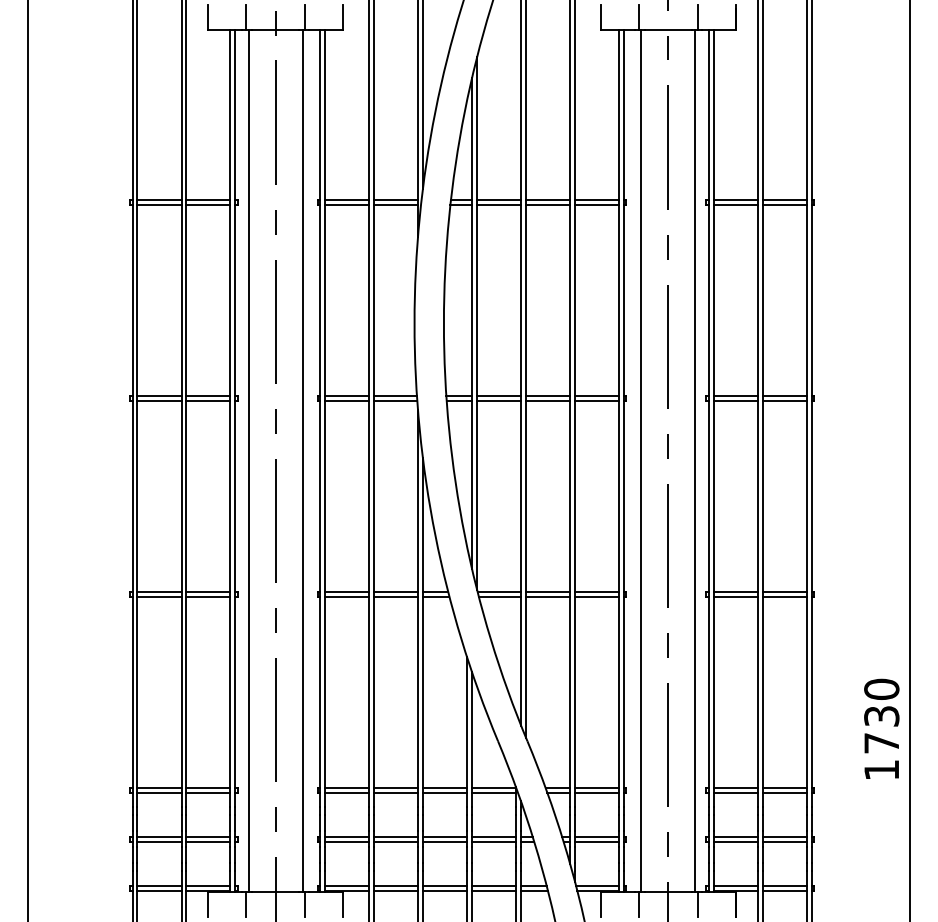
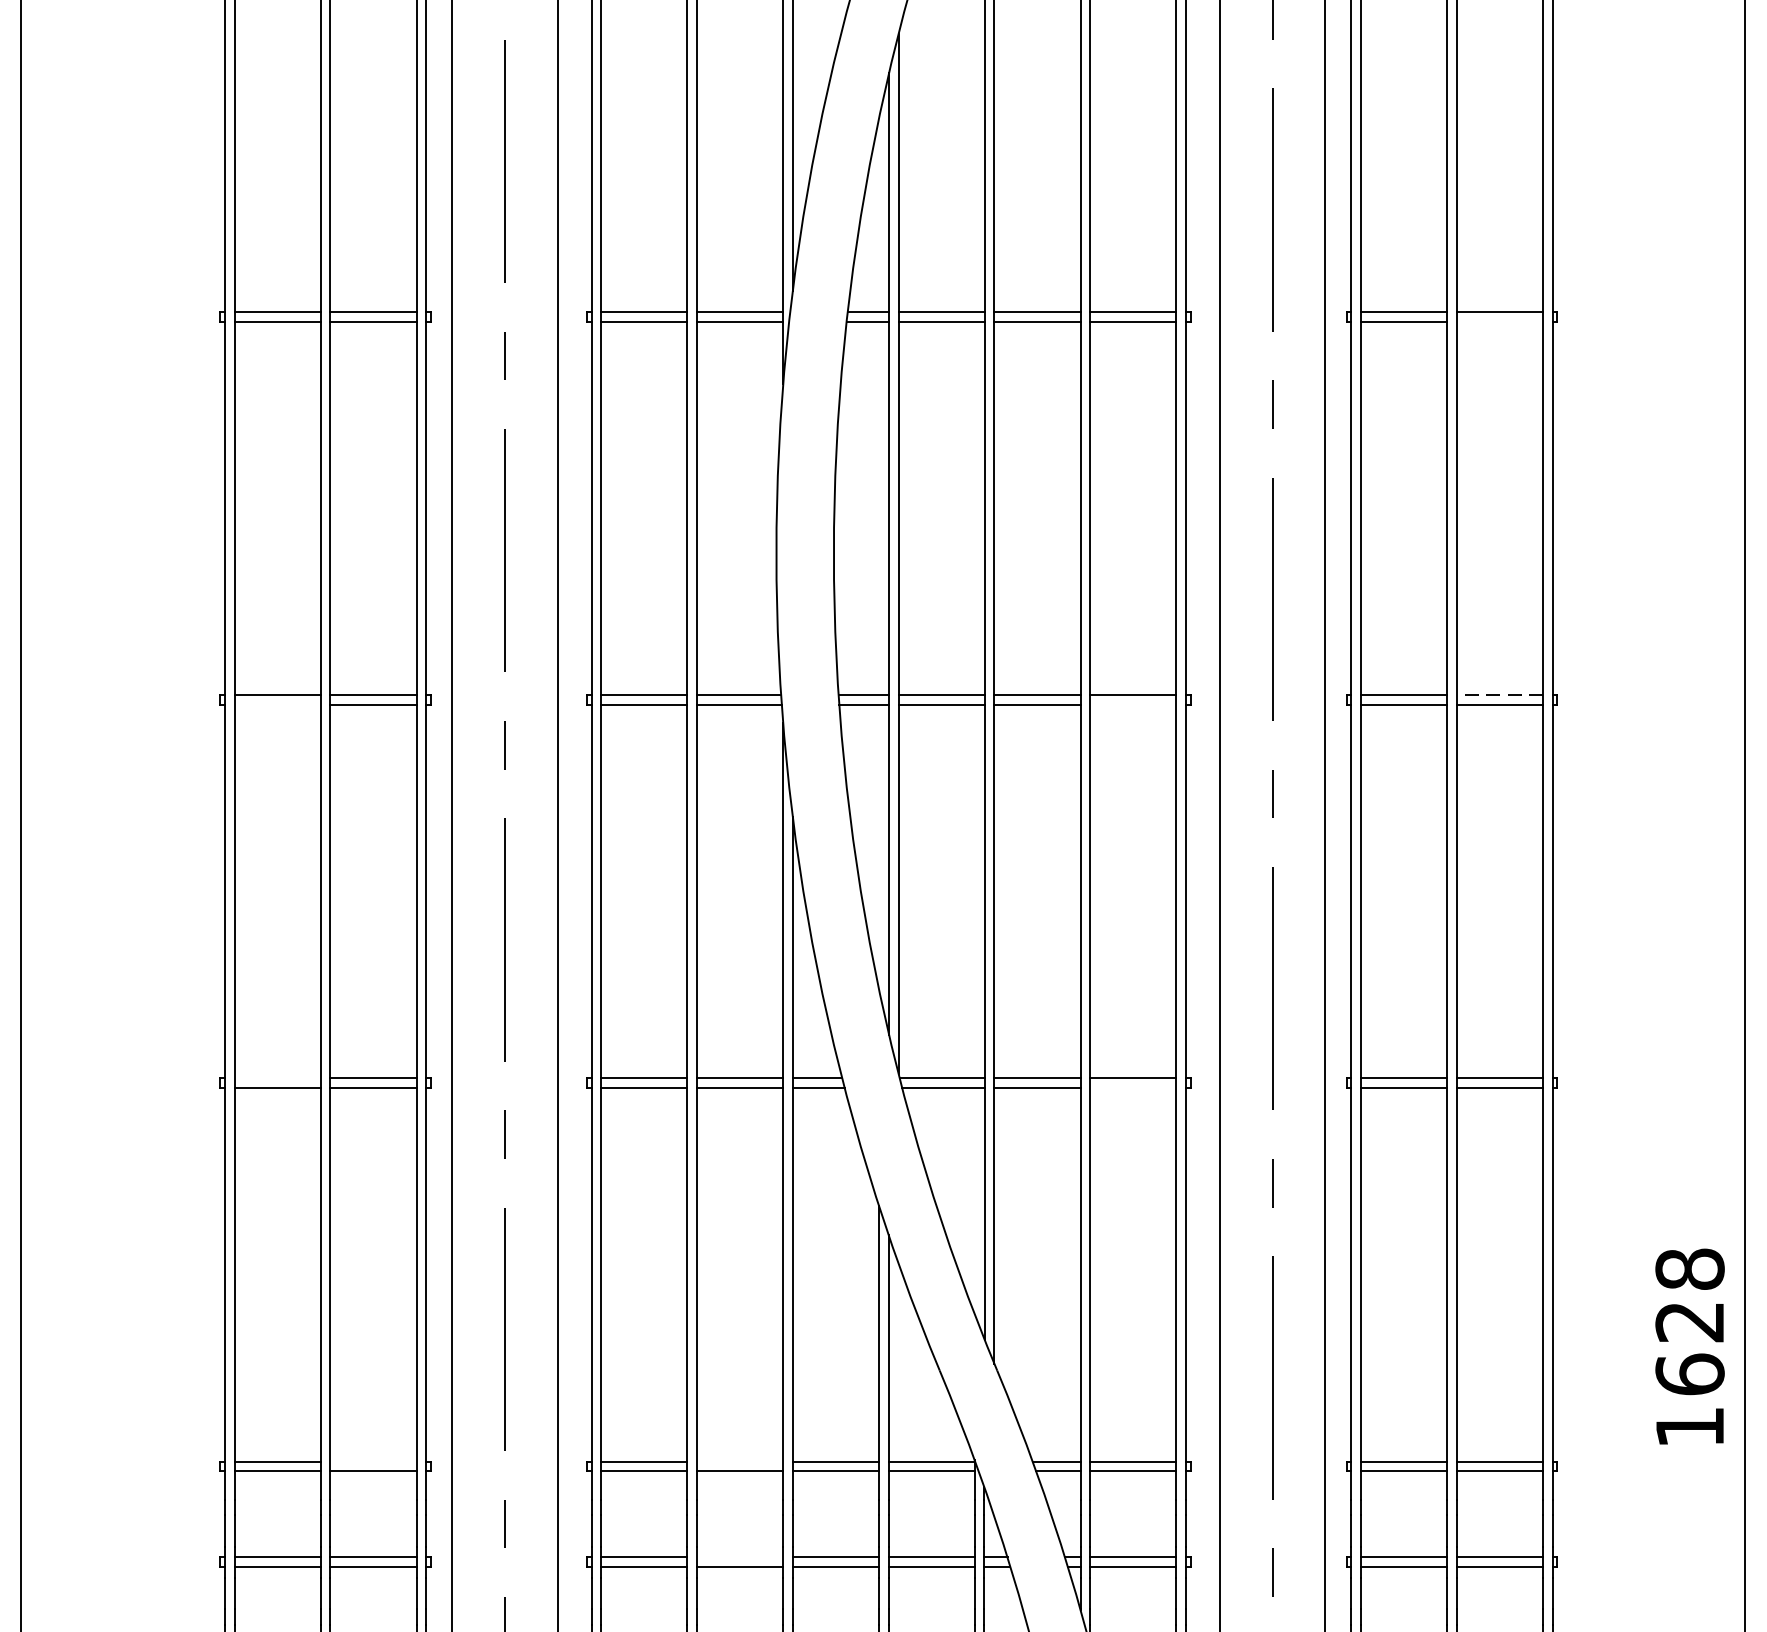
line: (784, 204) -> (1499, 321), removed
line: (784, 395) -> (1499, 694), solid -> dashed
line: (159, 400) -> (277, 704), removed
line: (597, 400) -> (1134, 704), removed
line: (159, 591) -> (277, 1077), removed
line: (597, 596) -> (1134, 1087), removed
text: (881, 715) -> (1689, 1320), 1730 -> 1628
line: (208, 787) -> (373, 1461), removed
line: (395, 787) -> (739, 1461), removed
line: (395, 836) -> (739, 1556), removed

